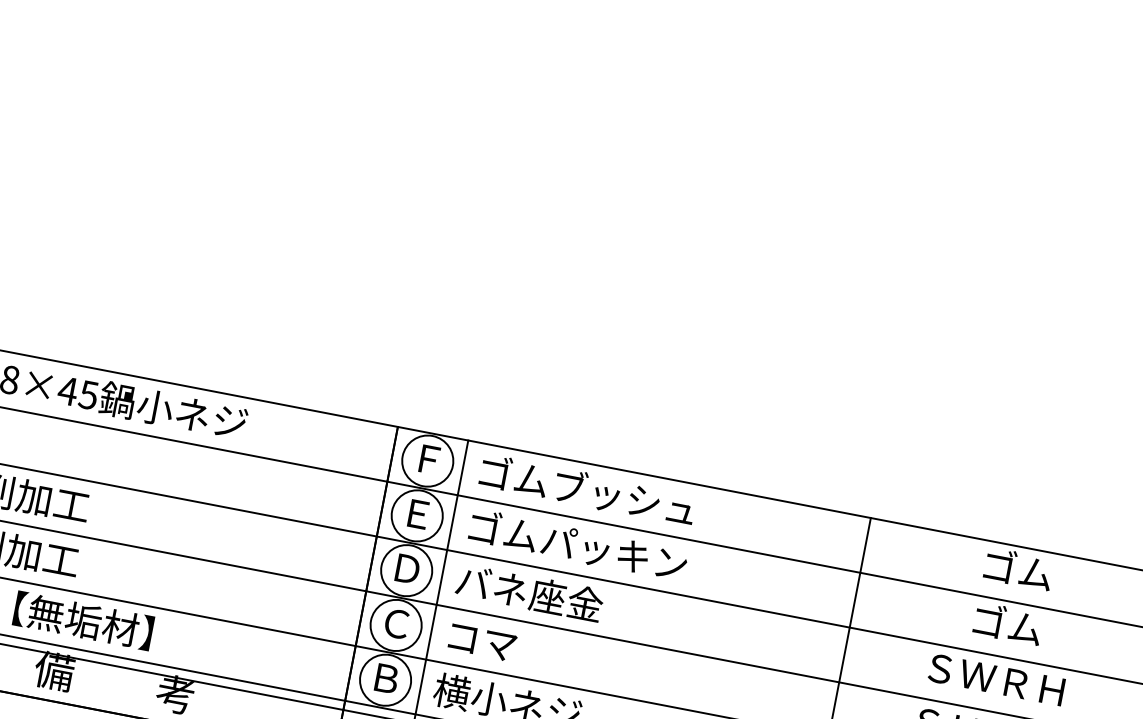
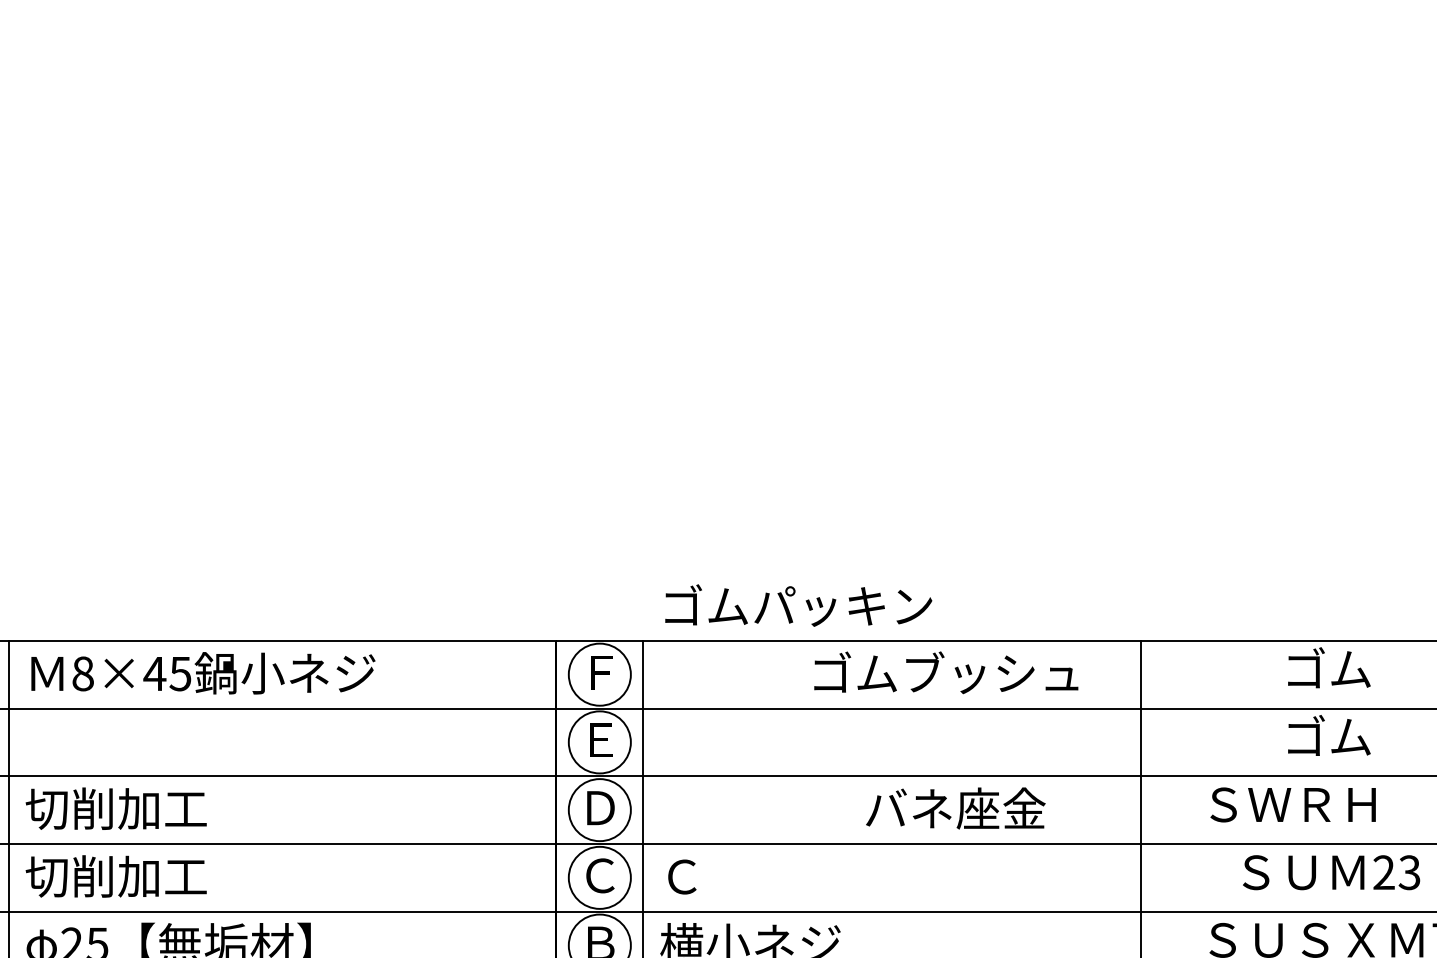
text: (587, 490) -> (946, 672), moved
text: (578, 545) -> (798, 605), moved
text: (529, 592) -> (955, 808), moved
text: (482, 641) -> (706, 877), コマ -> Ｃ
text: (996, 679) -> (1292, 804), moved

